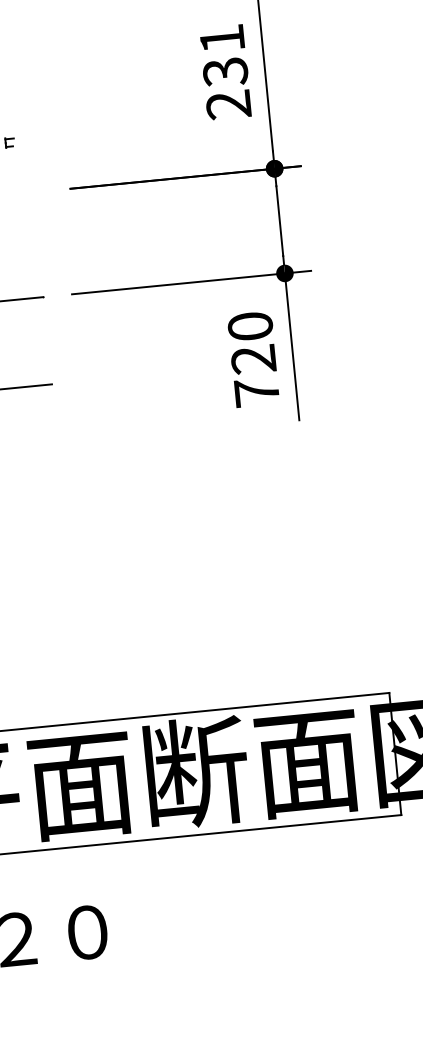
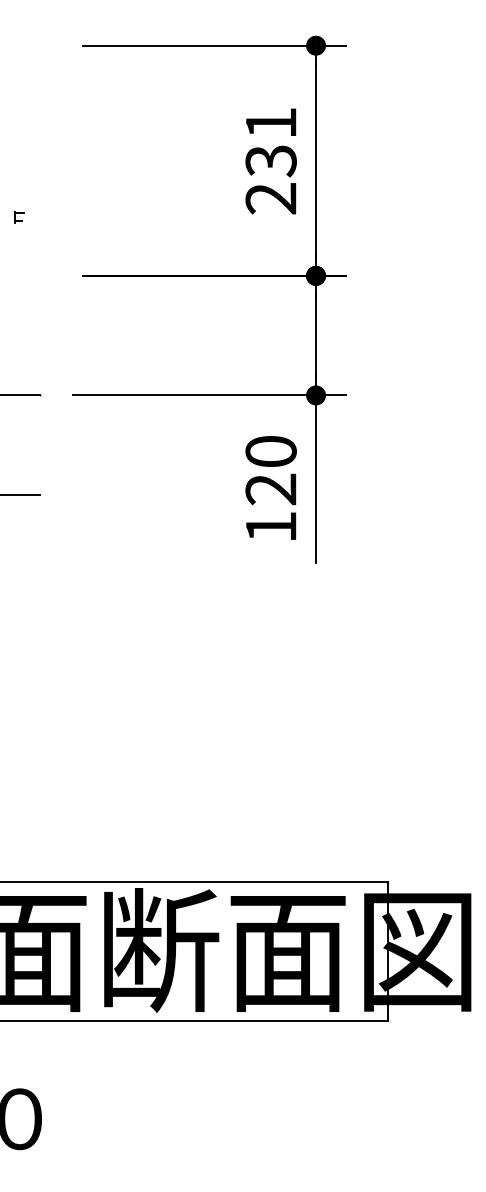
text: (257, 392) -> (271, 526), 720 -> 120

